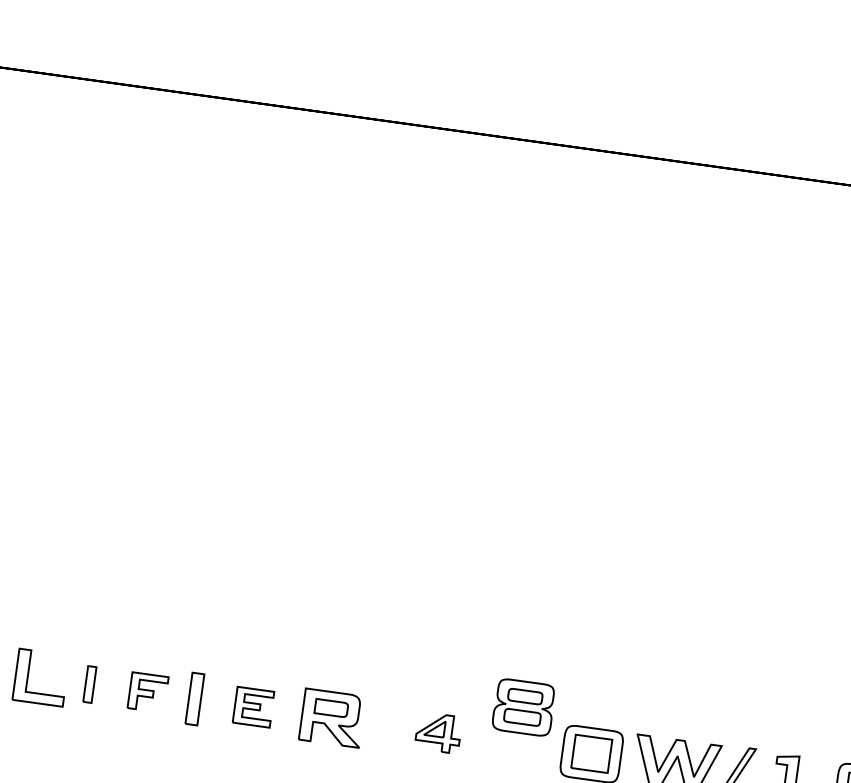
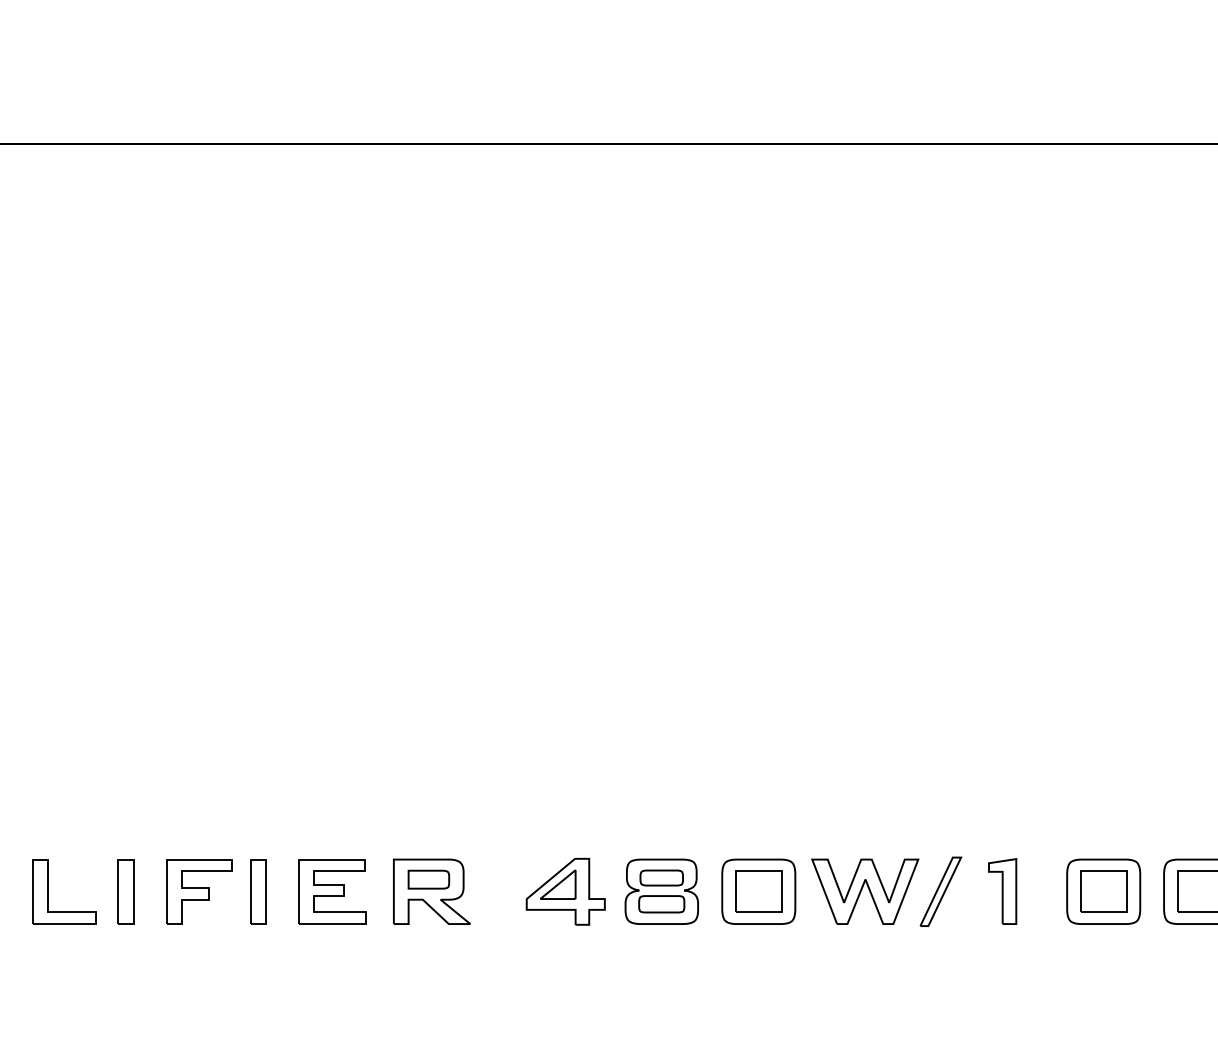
part: (89, 684) -> (125, 891), size x1.43
part: (148, 692) -> (199, 891), size x1.43
part: (253, 706) -> (332, 891), size x1.43
part: (523, 707) -> (661, 891), moved
part: (438, 732) -> (565, 891), size x1.43

